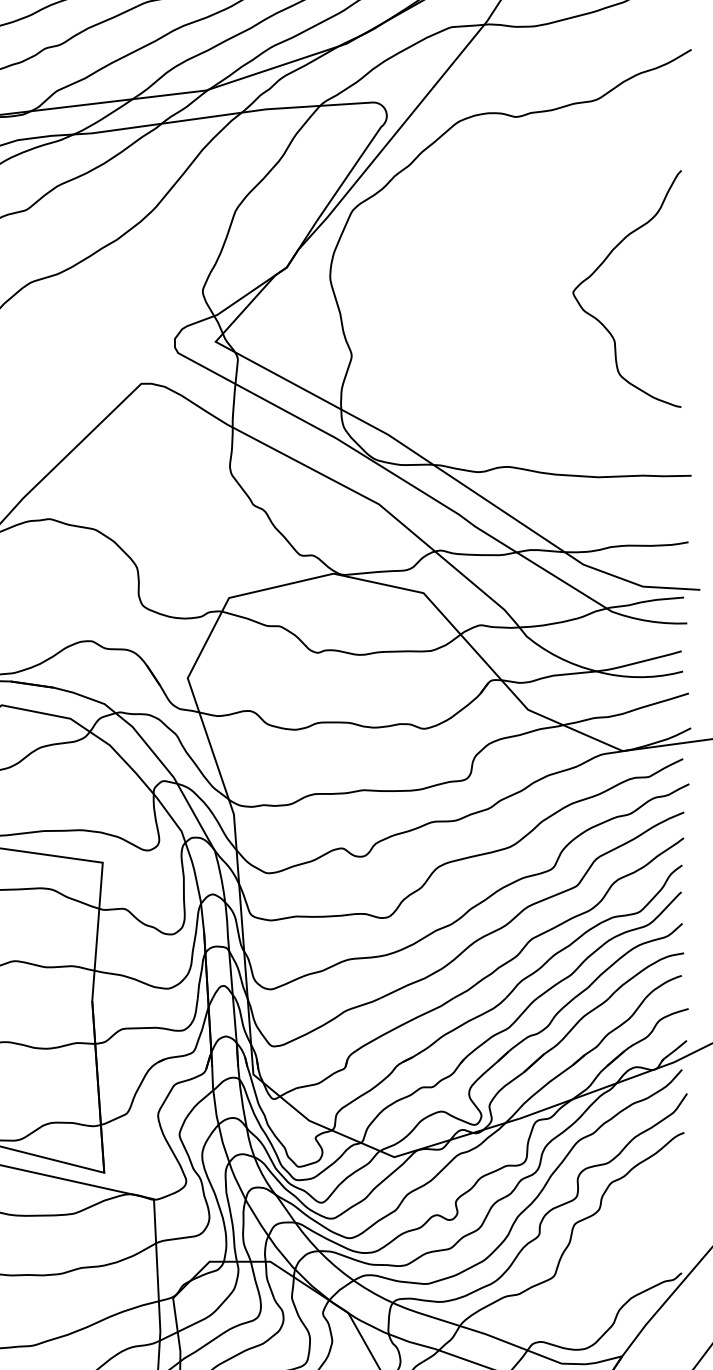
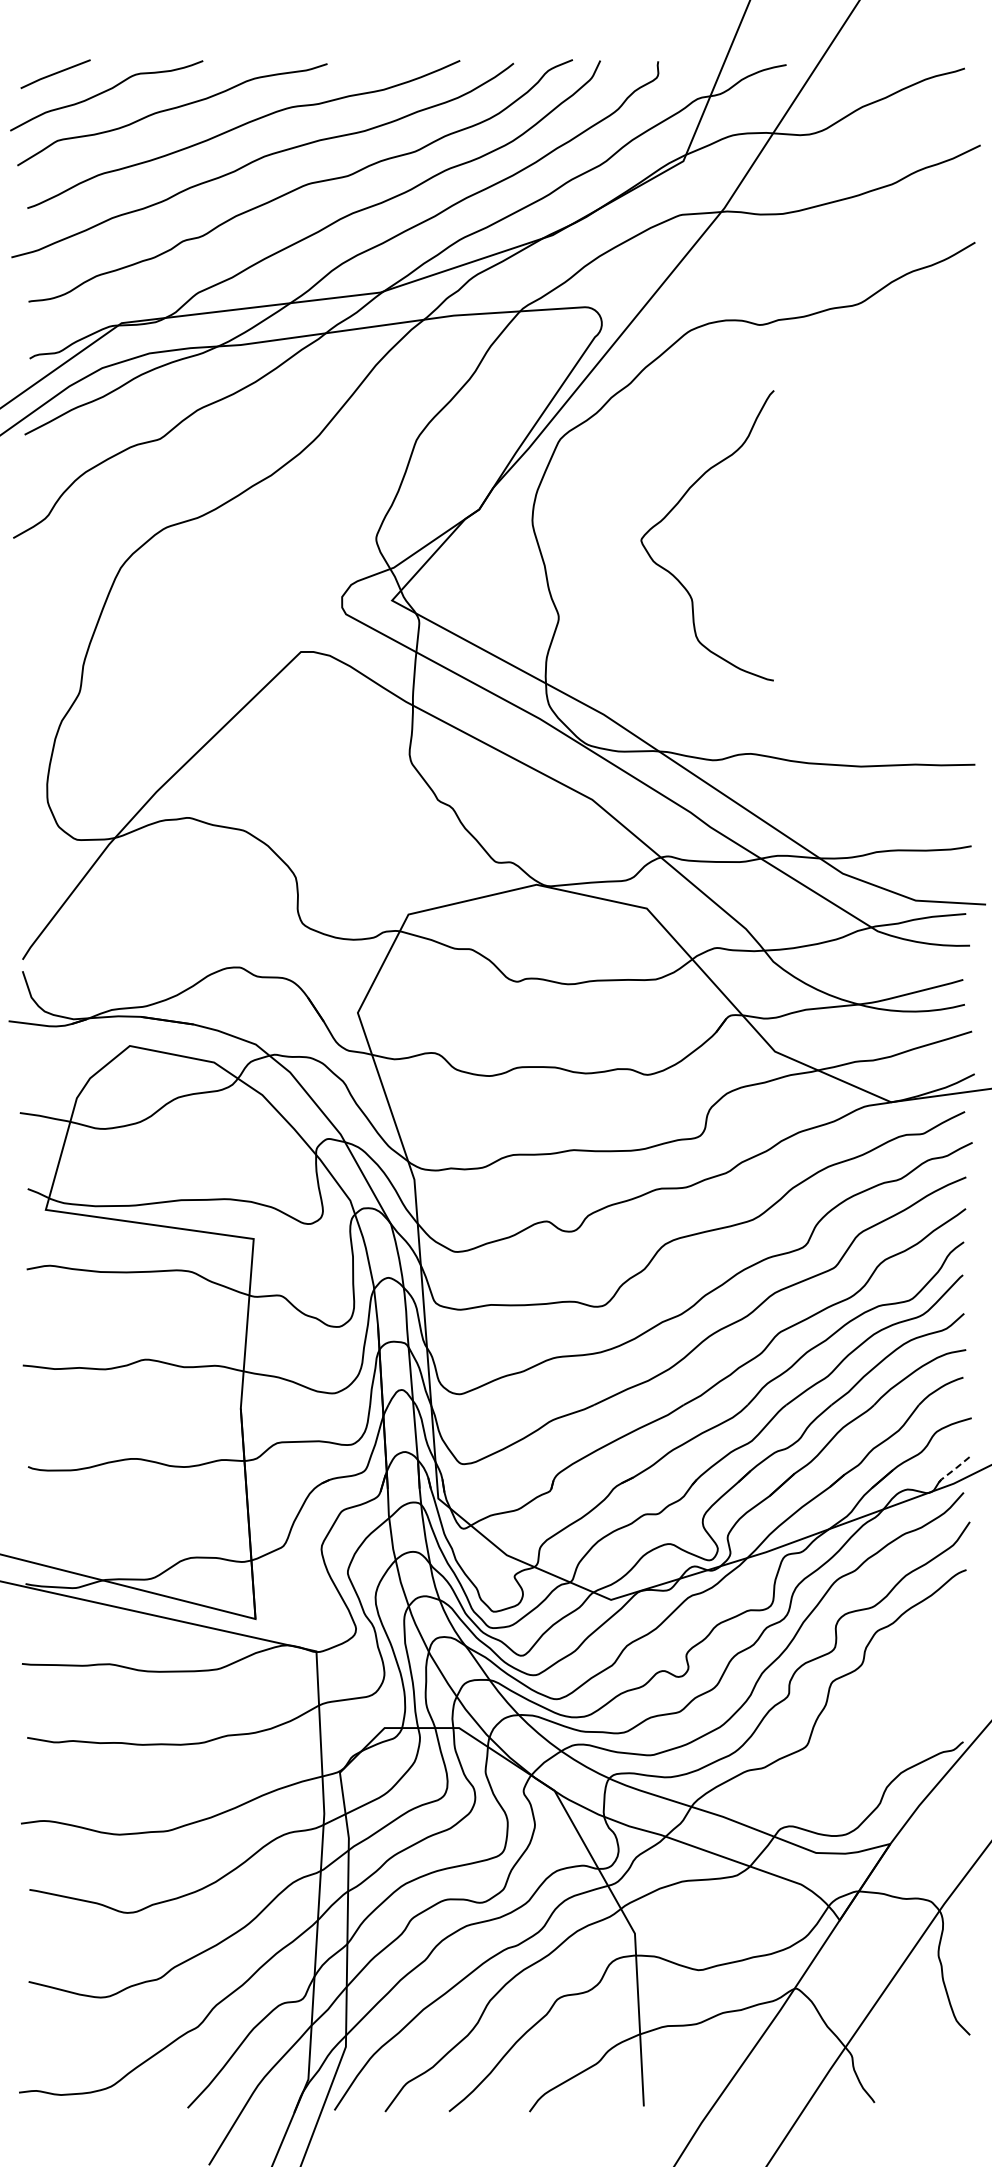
curve: (602, 264) -> (677, 505), moved
line: (673, 1051) -> (953, 1470), solid -> dashed

